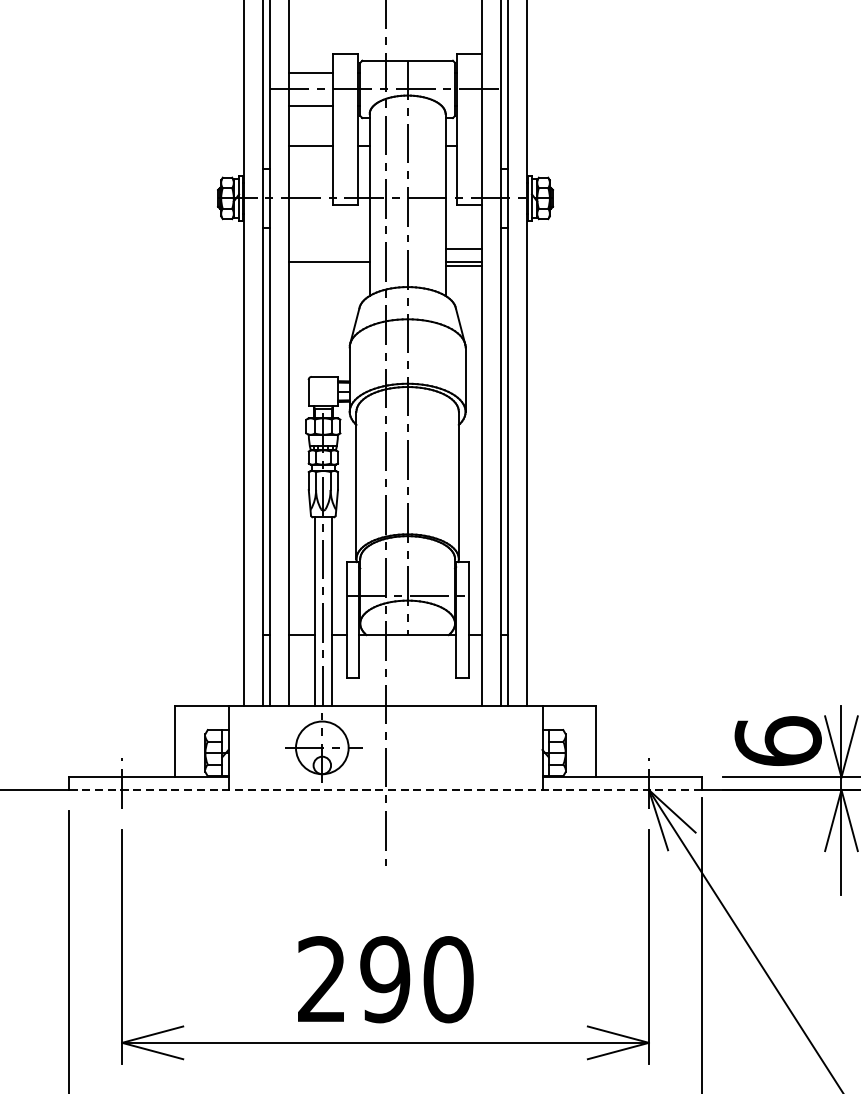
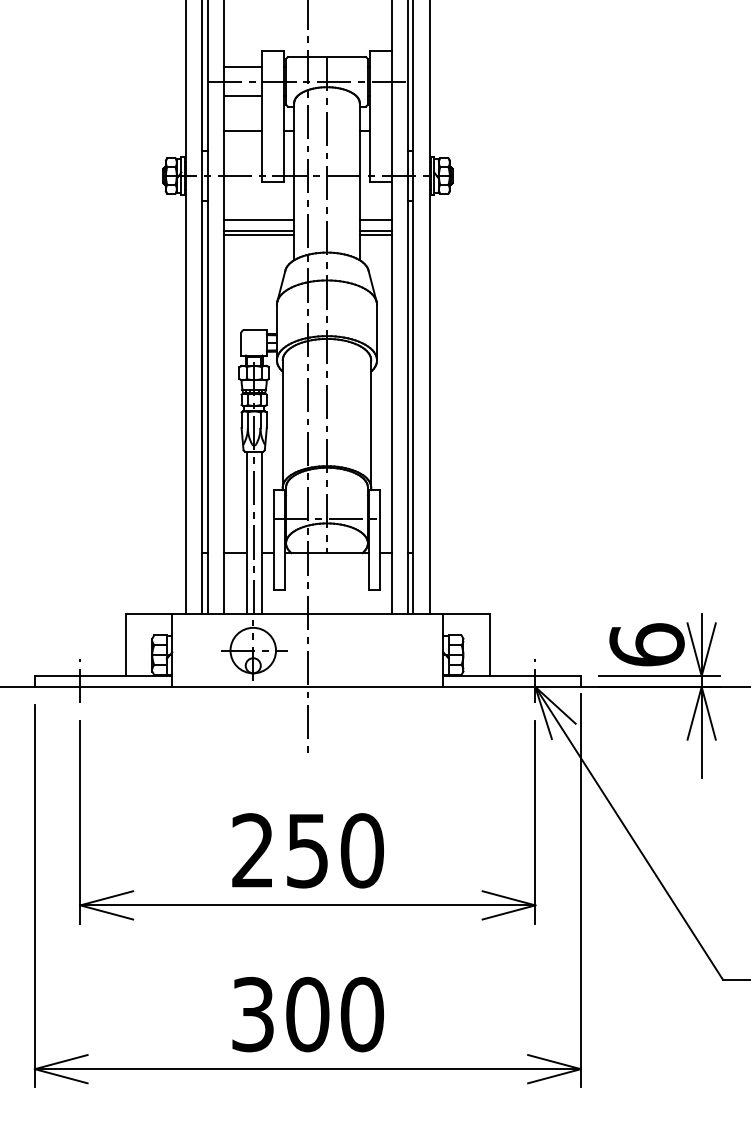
line: (329, 248) -> (259, 219), added
line: (329, 266) -> (259, 234), added
line: (385, 789) -> (307, 686), dashed -> solid
text: (385, 979) -> (307, 850), 290 -> 250

